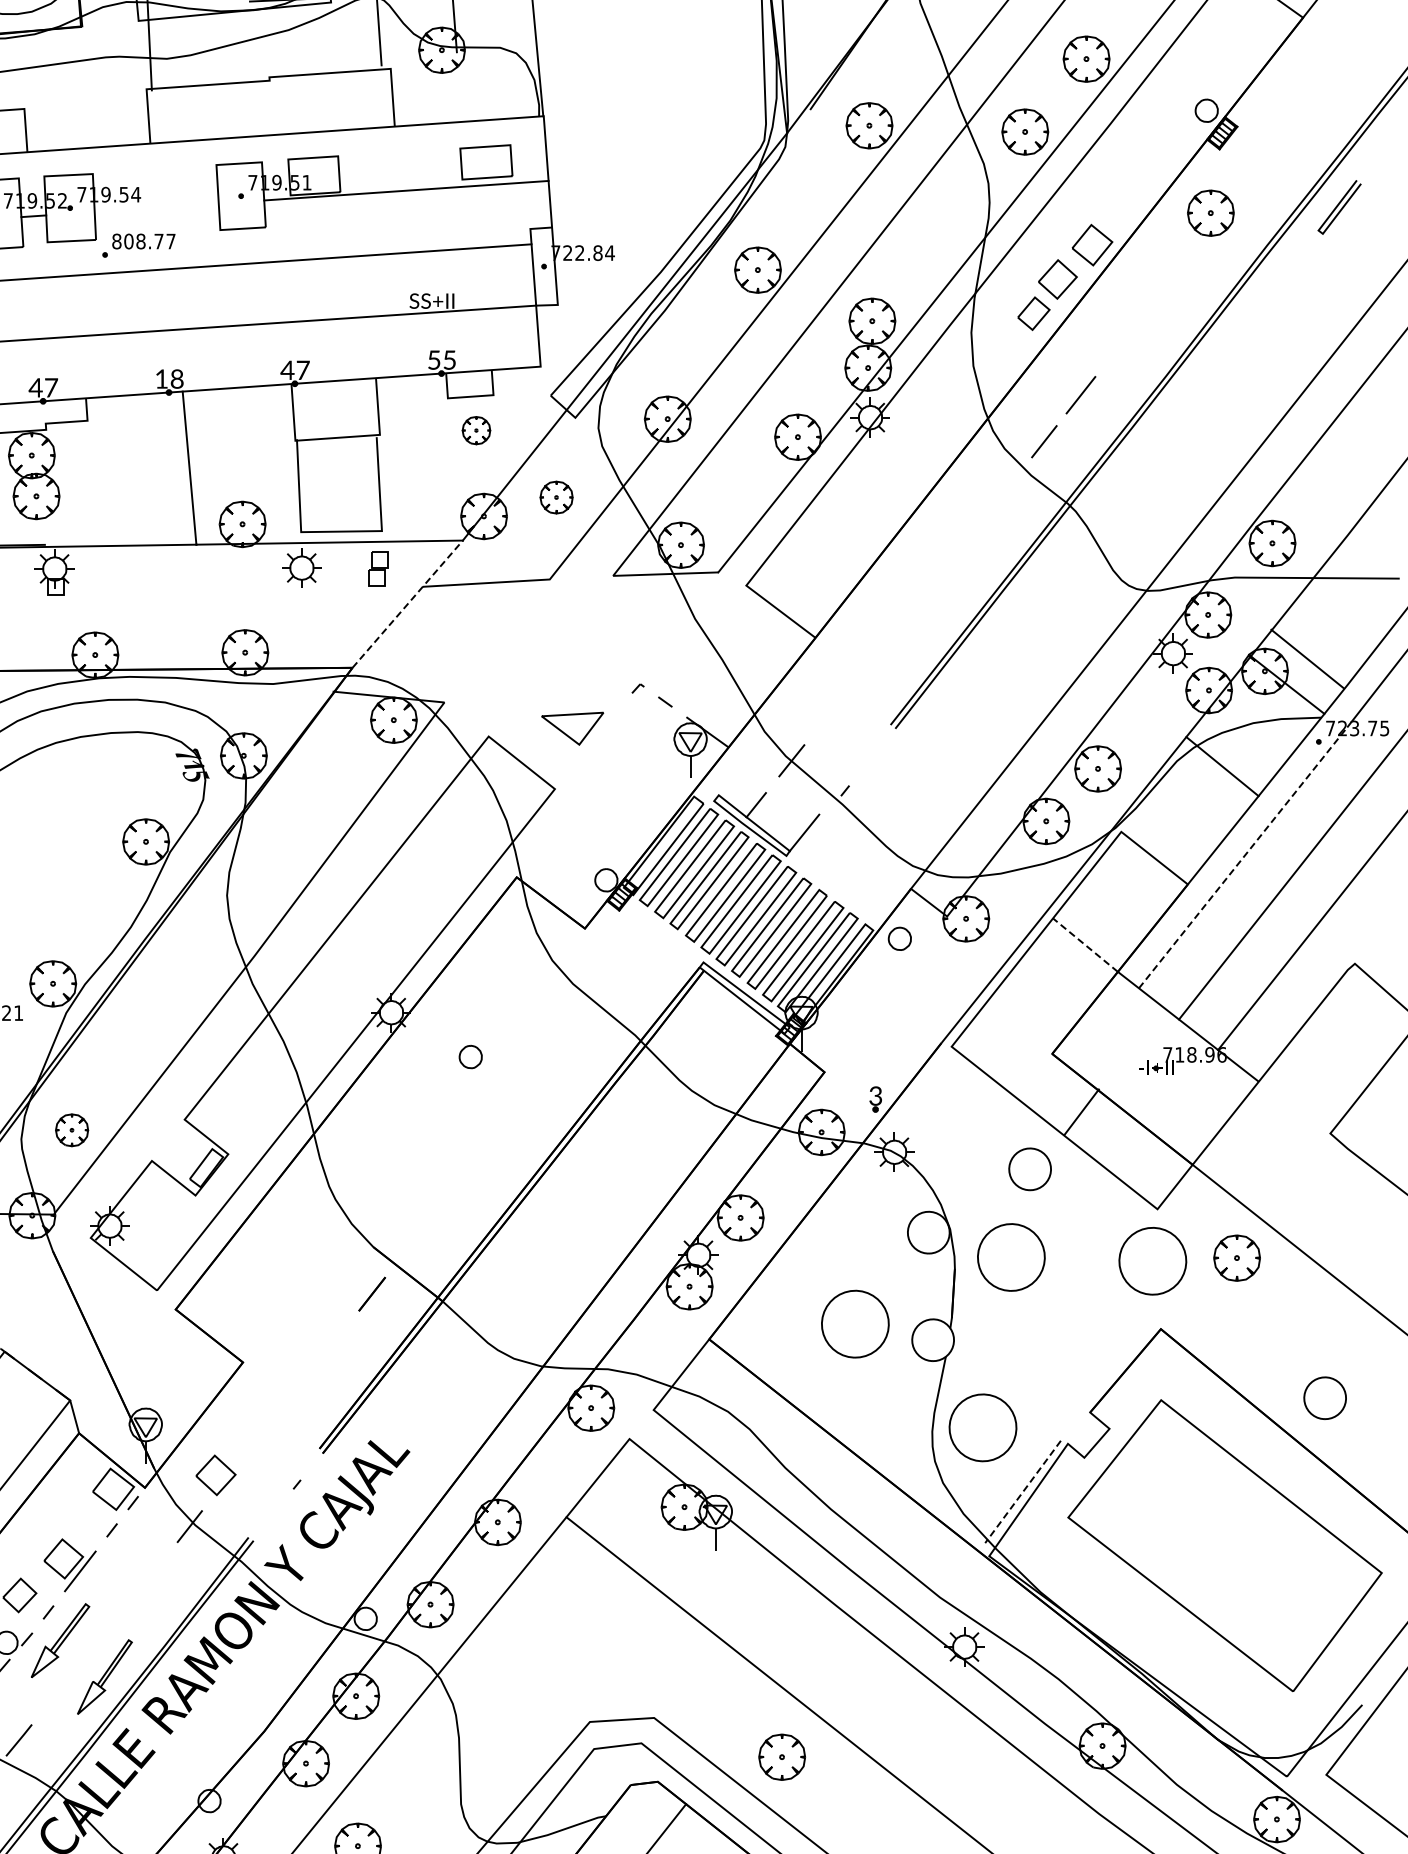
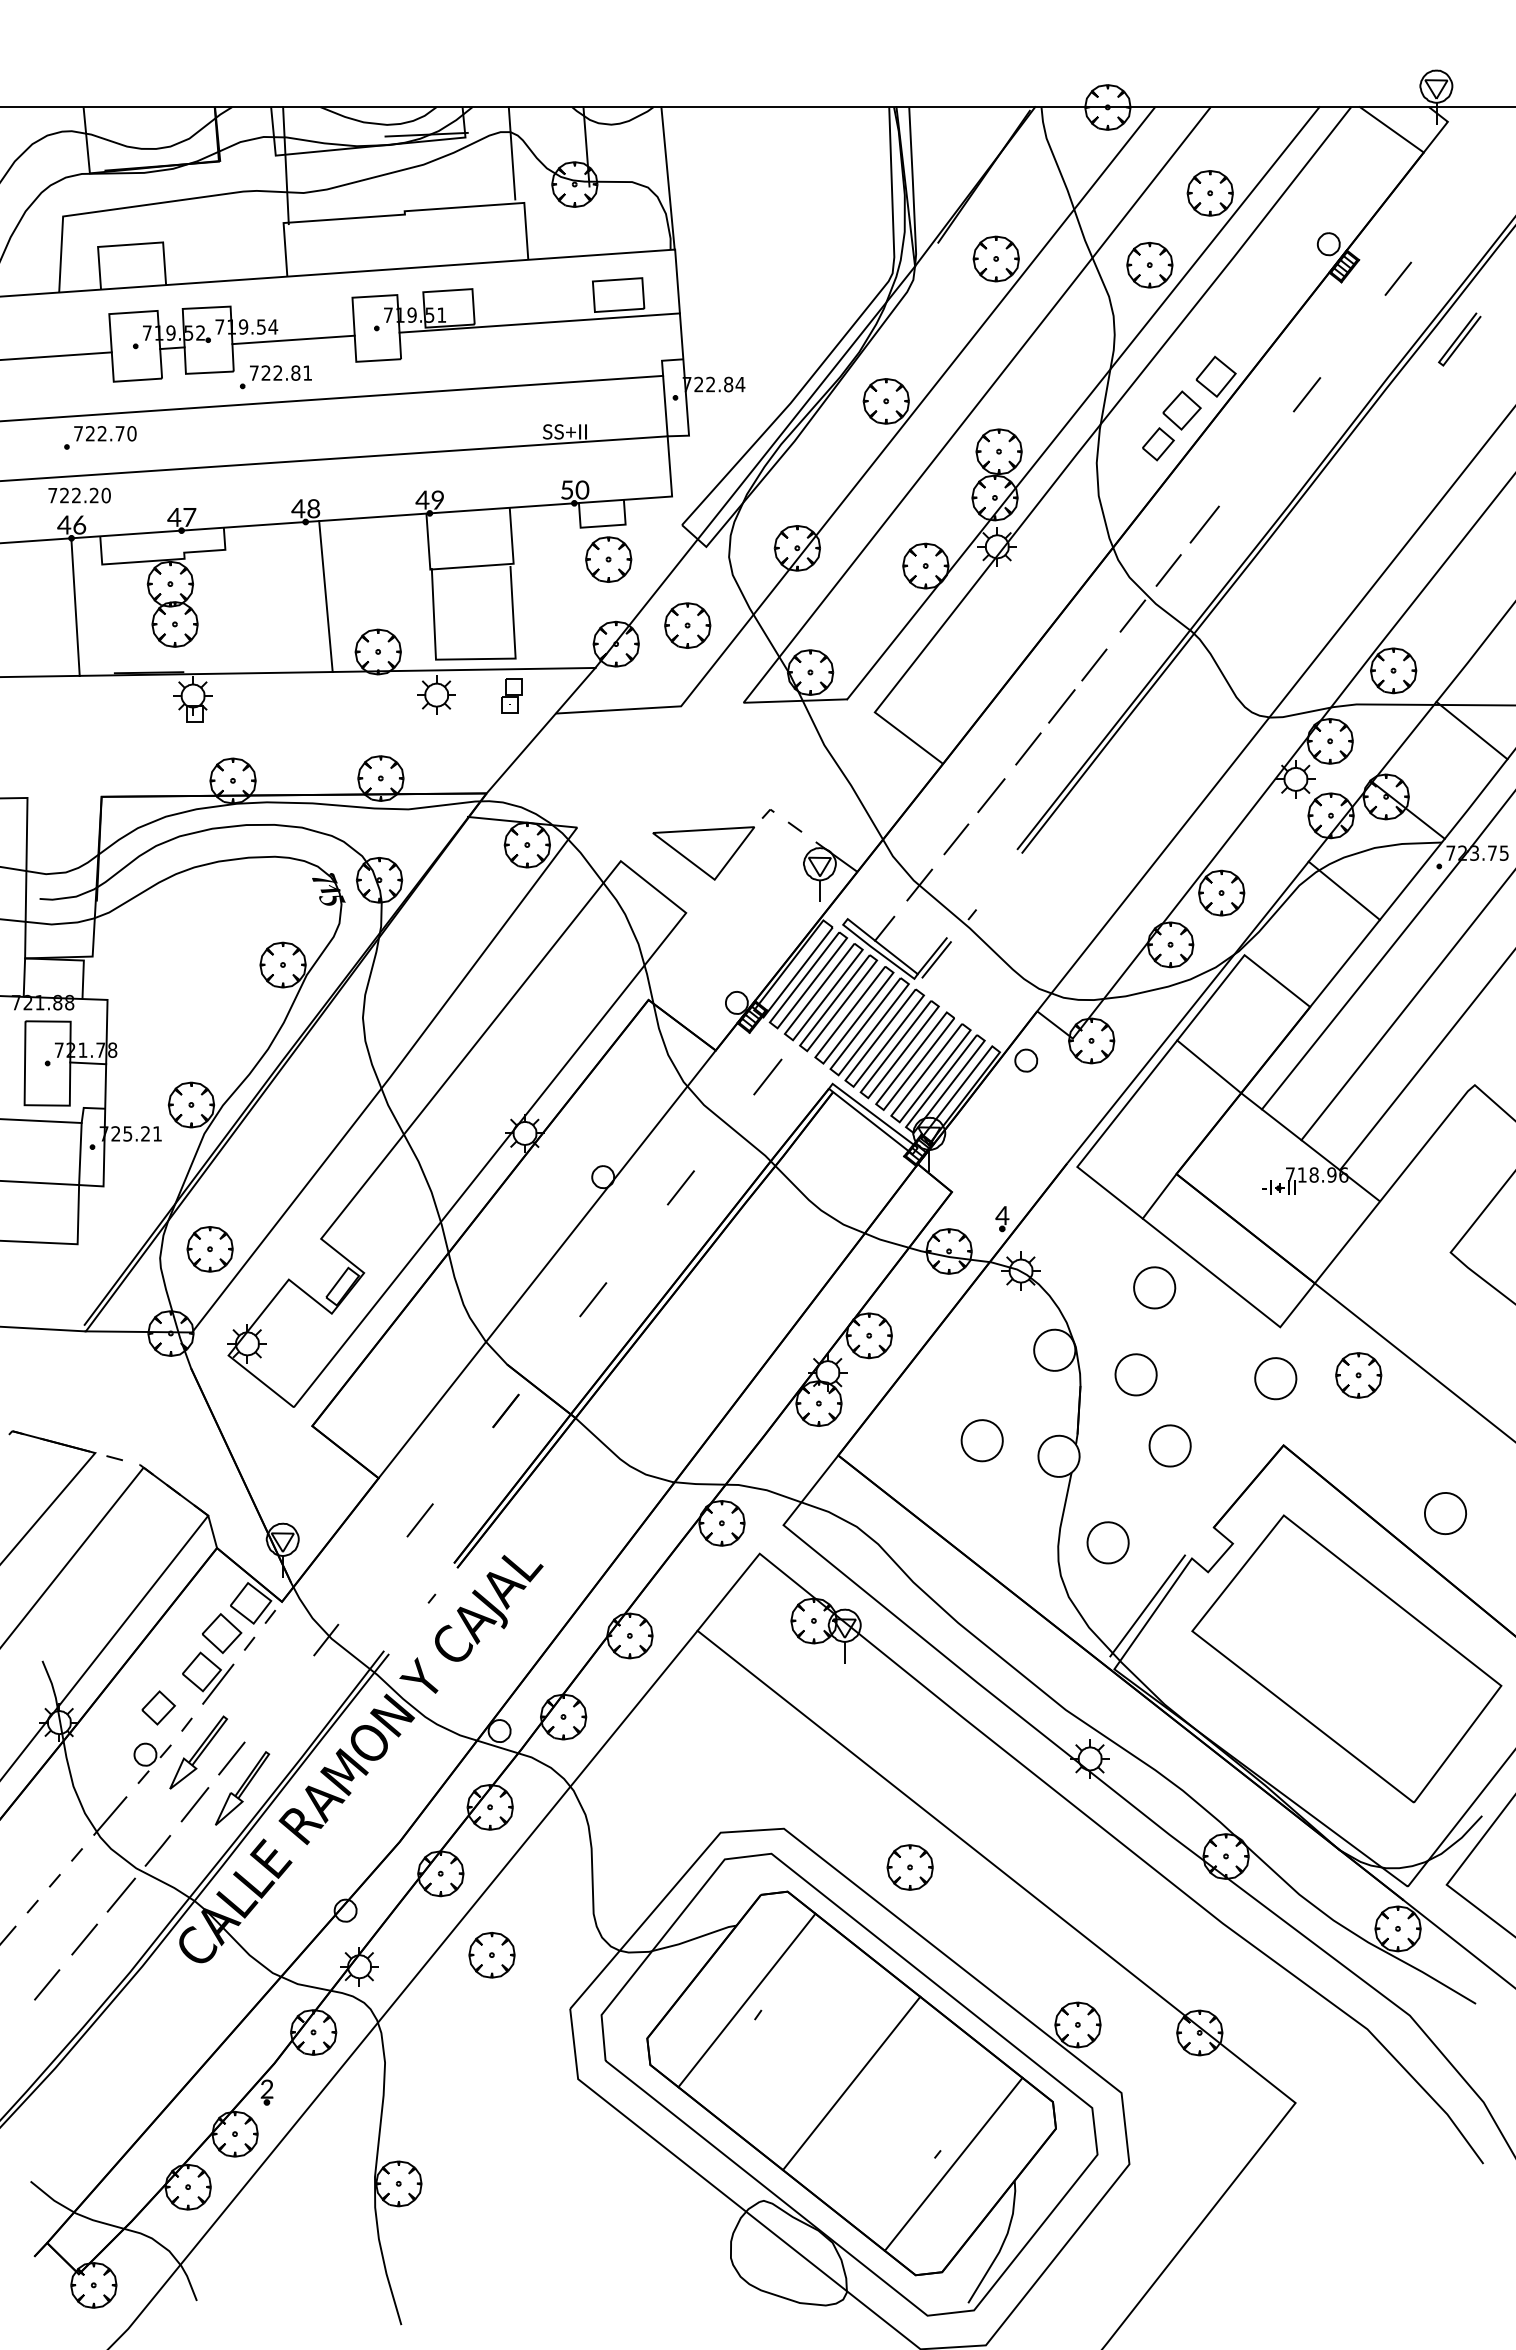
line: (1277, 145) -> (1398, 278), added
line: (156, 207) -> (293, 339), added
part: (1210, 213) -> (1332, 345), removed
text: (143, 240) -> (280, 372), 808.77 -> 722.81
line: (1184, 263) -> (1306, 394), added
text: (449, 359) -> (582, 489), 55 -> 50
text: (302, 369) -> (437, 499), 47 -> 49
text: (161, 378) -> (298, 508), 18 -> 48
part: (476, 430) -> (608, 559), size x1.67
line: (1007, 487) -> (1132, 615), added
part: (556, 497) -> (687, 625), size x1.43
line: (969, 537) -> (1094, 664), added
line: (935, 579) -> (1061, 706), added
line: (408, 604) -> (541, 730), dashed -> solid
line: (902, 622) -> (1028, 748), added
line: (1306, 658) -> (1471, 730), moved
line: (864, 669) -> (991, 795), added
line: (829, 714) -> (956, 839), added
part: (572, 728) -> (703, 853), size x1.67
line: (808, 836) -> (936, 959), added
line: (1243, 857) -> (1365, 980), dashed -> solid
line: (1084, 944) -> (1208, 1066), dashed -> solid
line: (637, 954) -> (767, 1076), added
line: (549, 1067) -> (680, 1187), added
text: (875, 1095) -> (1002, 1215), 3 -> 4
line: (1081, 1112) -> (1159, 1196), moved
part: (71, 1130) -> (209, 1249), size x1.43
line: (413, 1145) -> (546, 1264), added
line: (460, 1181) -> (593, 1299), added
part: (1010, 1257) -> (1135, 1374), size x0.62
part: (1152, 1261) -> (1275, 1378), size x0.62
part: (854, 1324) -> (981, 1440), size x0.62
part: (1045, 1329) -> (1169, 1445), added
line: (284, 1405) -> (419, 1520), added
part: (982, 1427) -> (1107, 1542), size x0.62
part: (216, 1475) -> (222, 1633), moved
line: (1022, 1491) -> (1147, 1605), dashed -> solid
line: (93, 1646) -> (231, 1758), added
line: (56, 1693) -> (194, 1804), added

